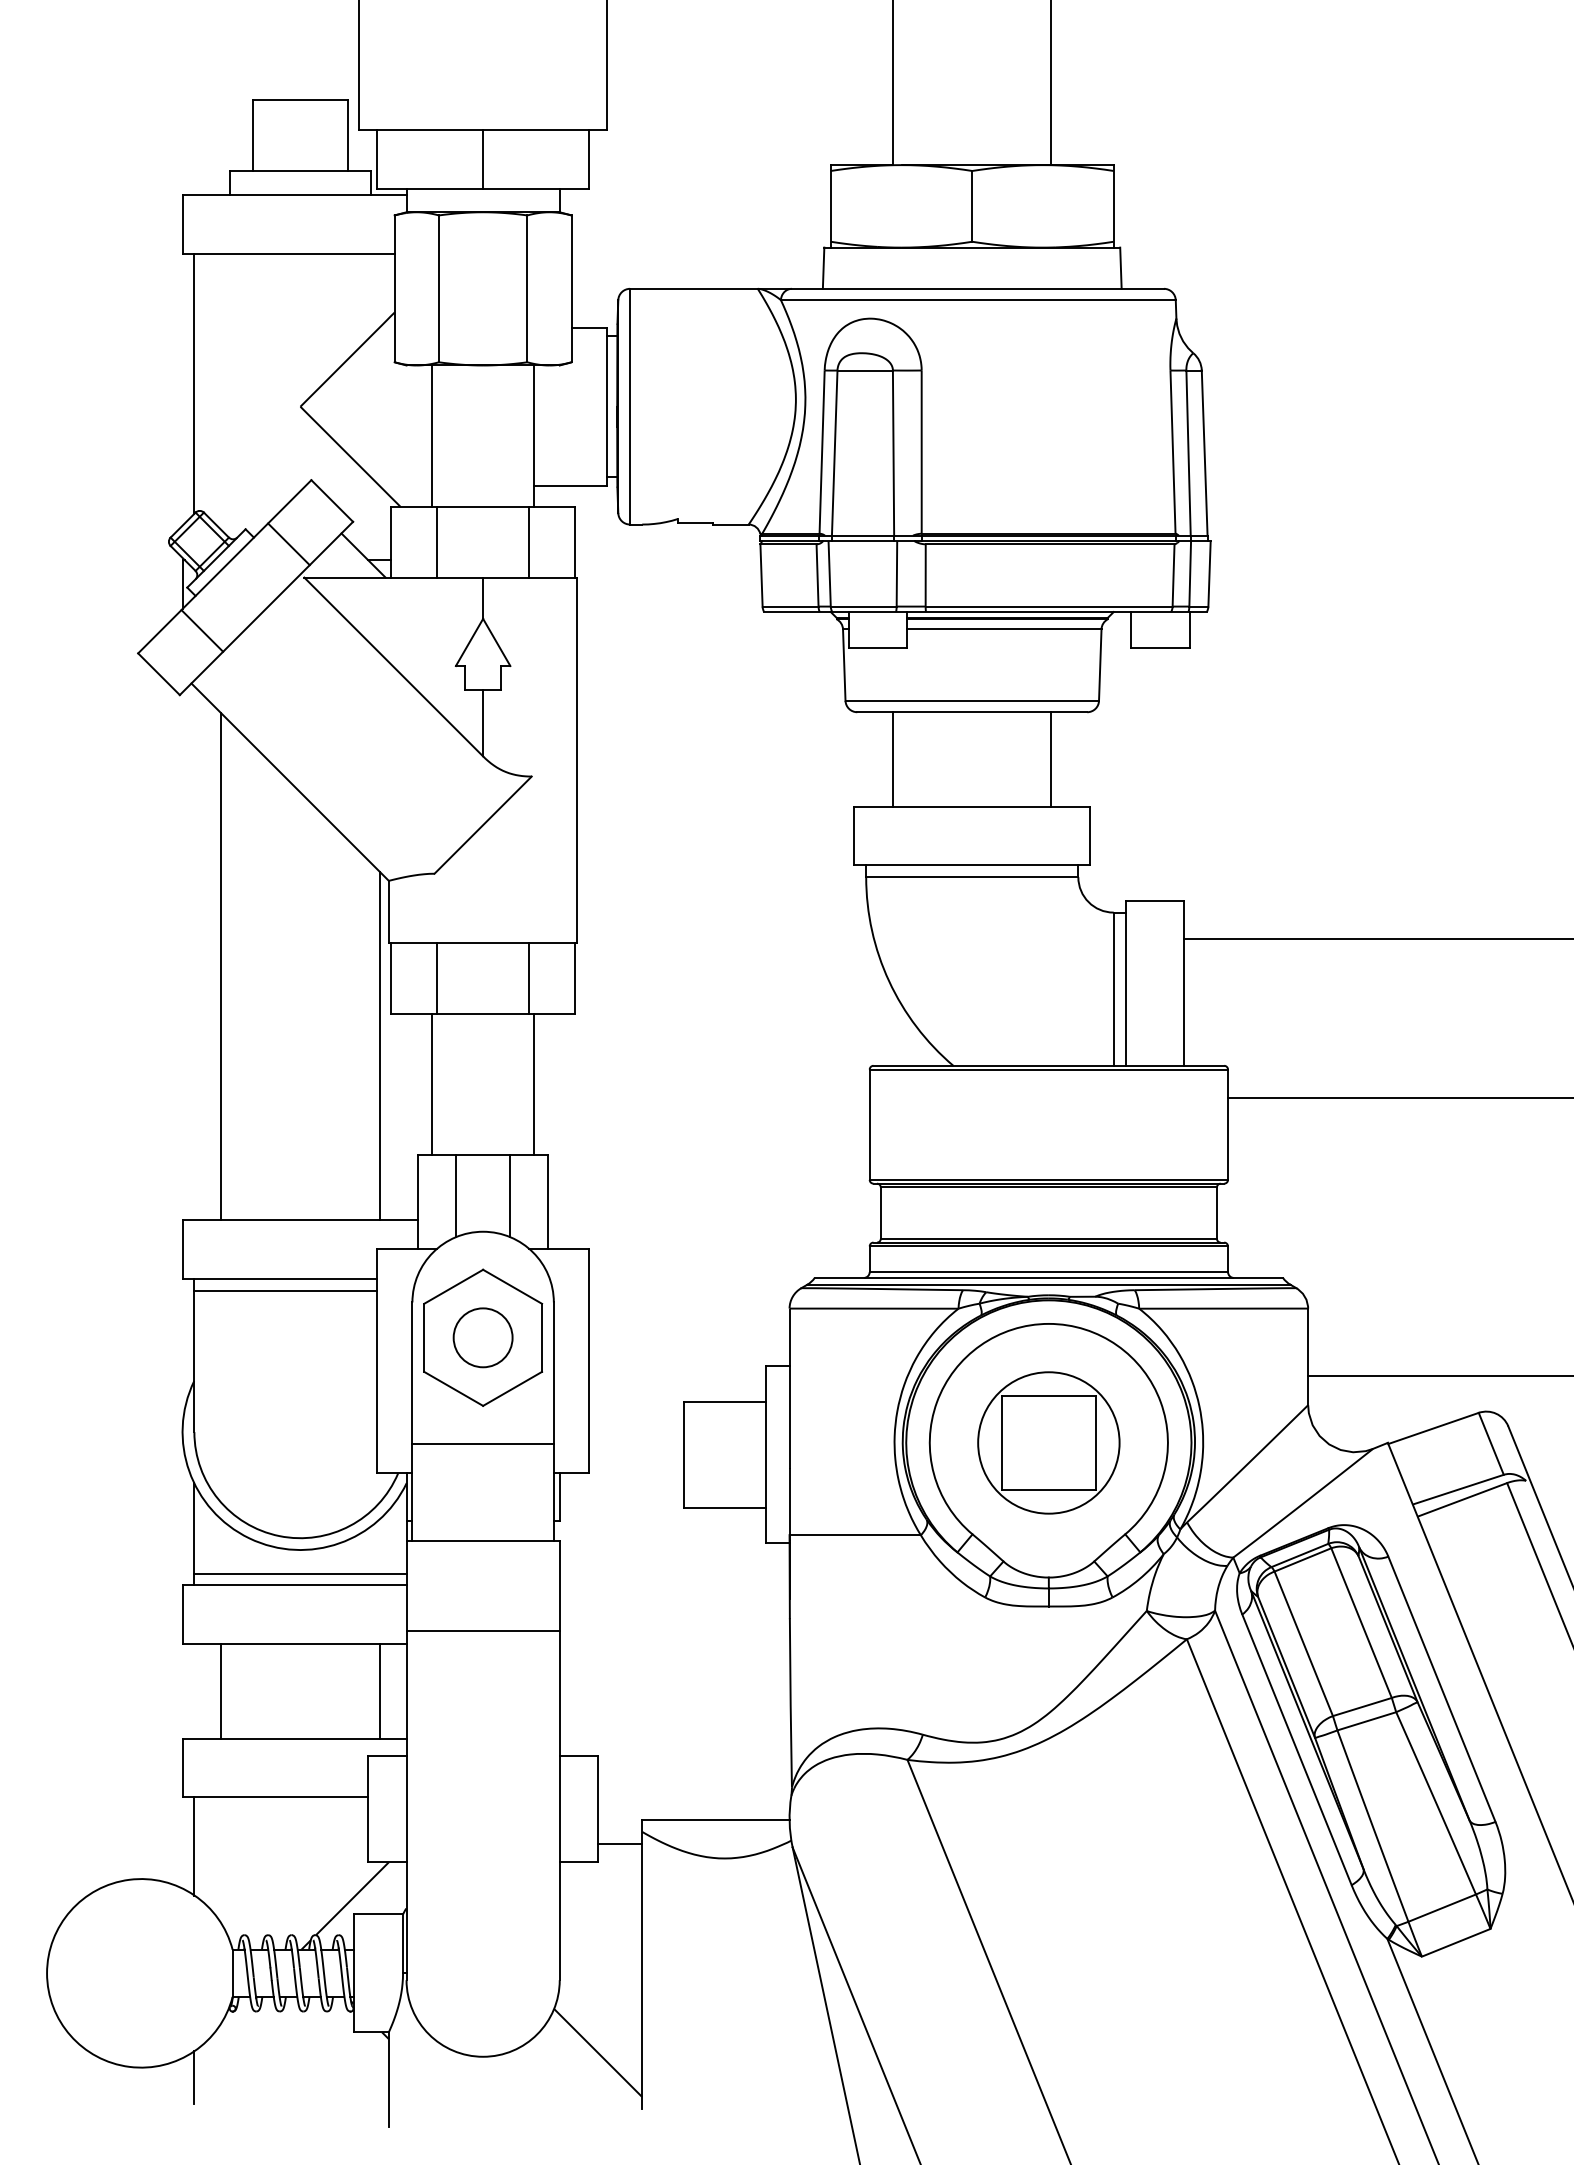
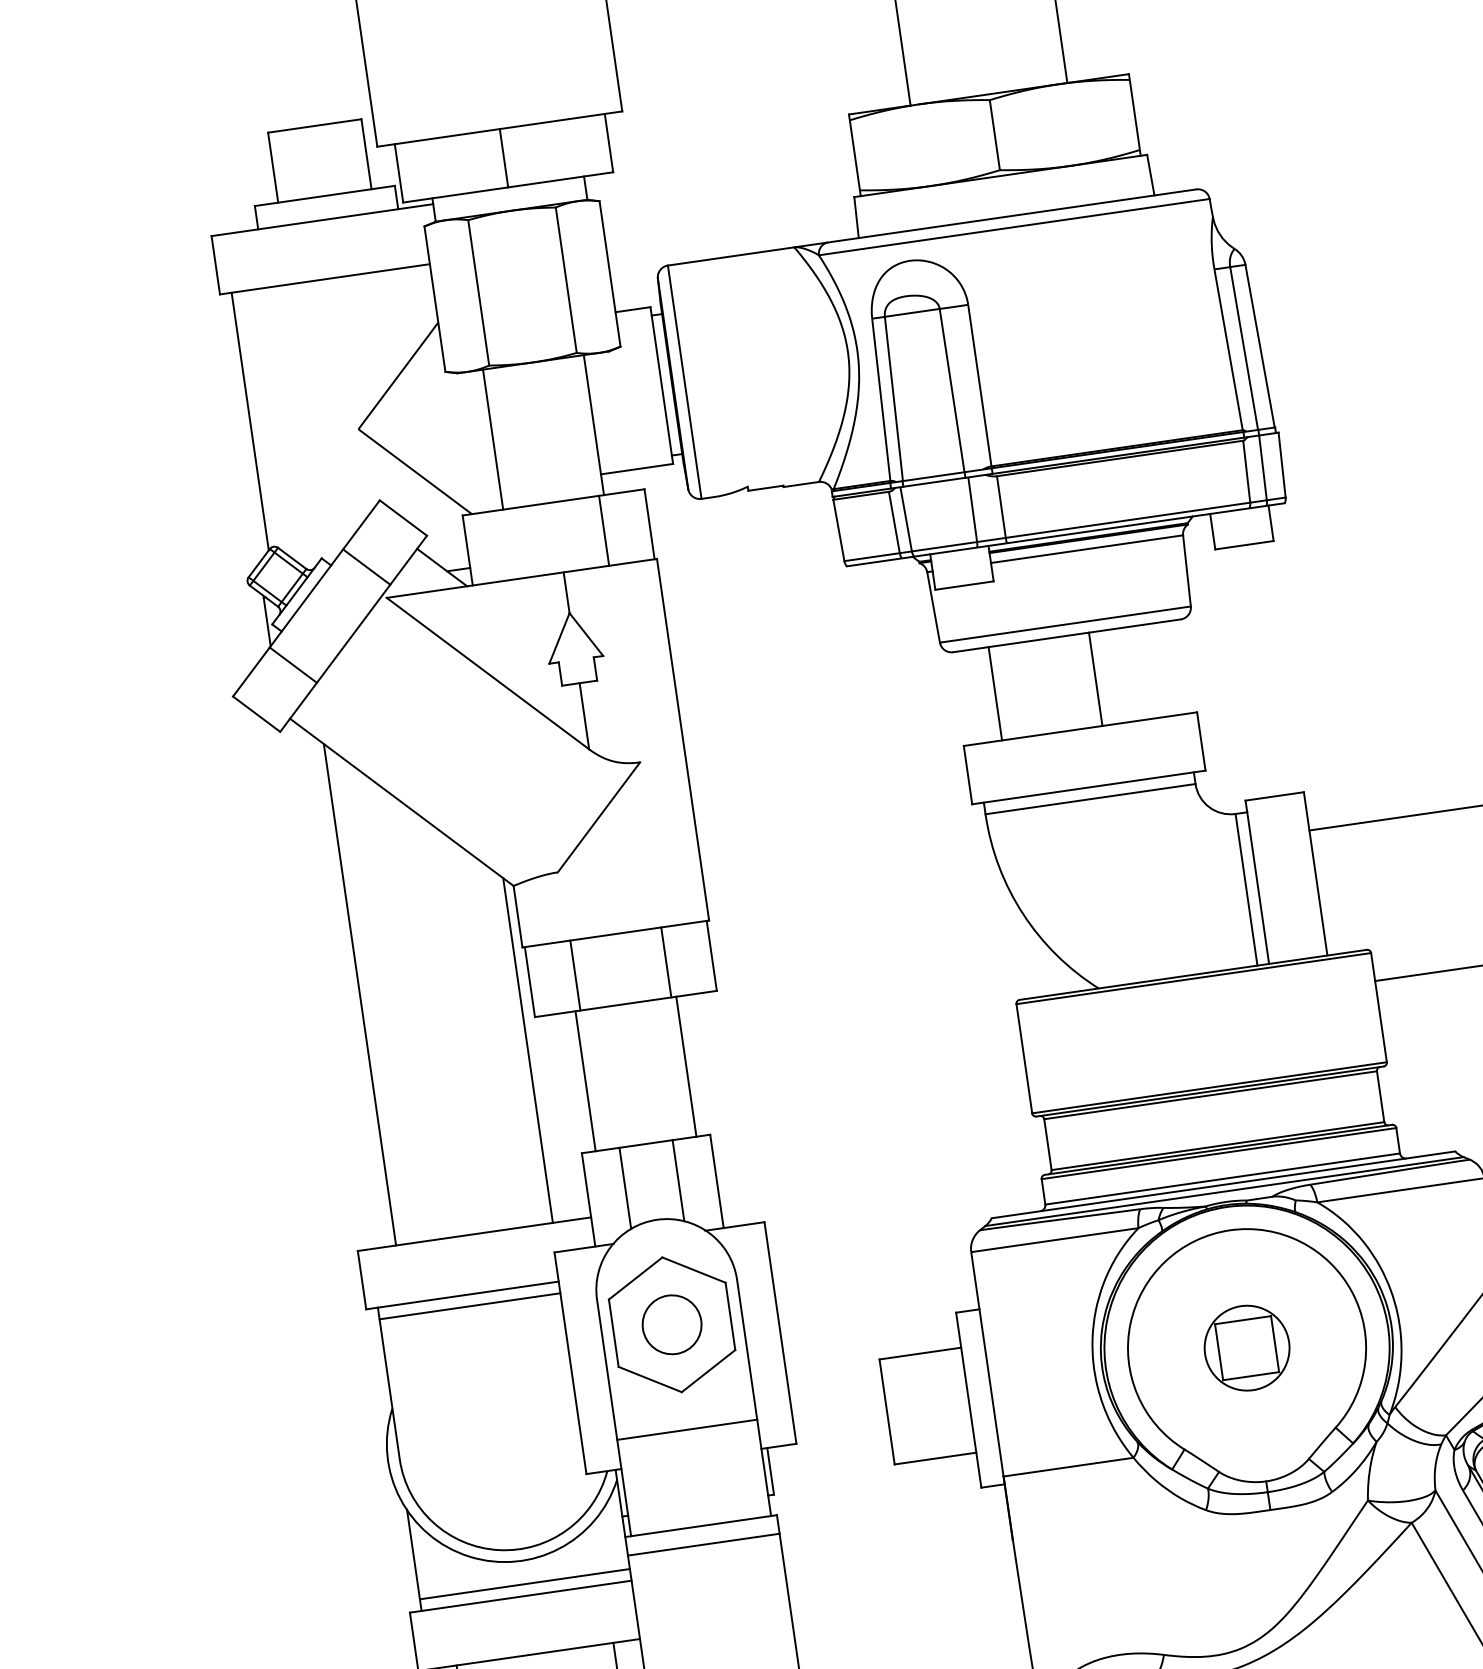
line: (437, 541) -> (513, 543), removed
line: (1051, 759) -> (1095, 679), moved
part: (1048, 1442) -> (1246, 1347), size x0.6
line: (482, 1630) -> (703, 1544), moved

